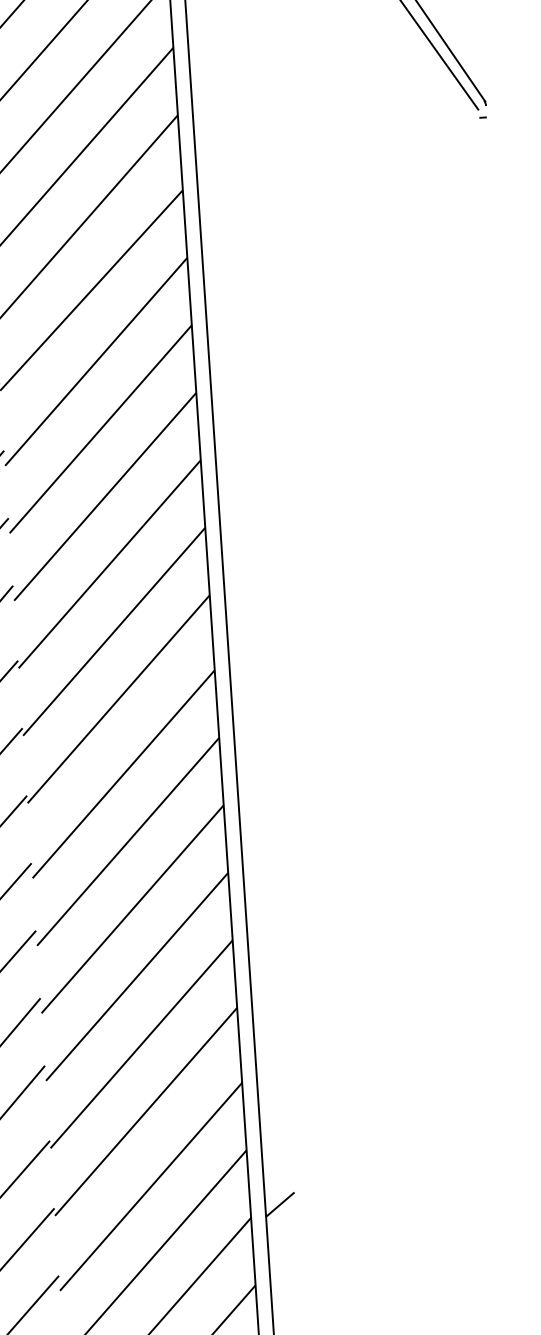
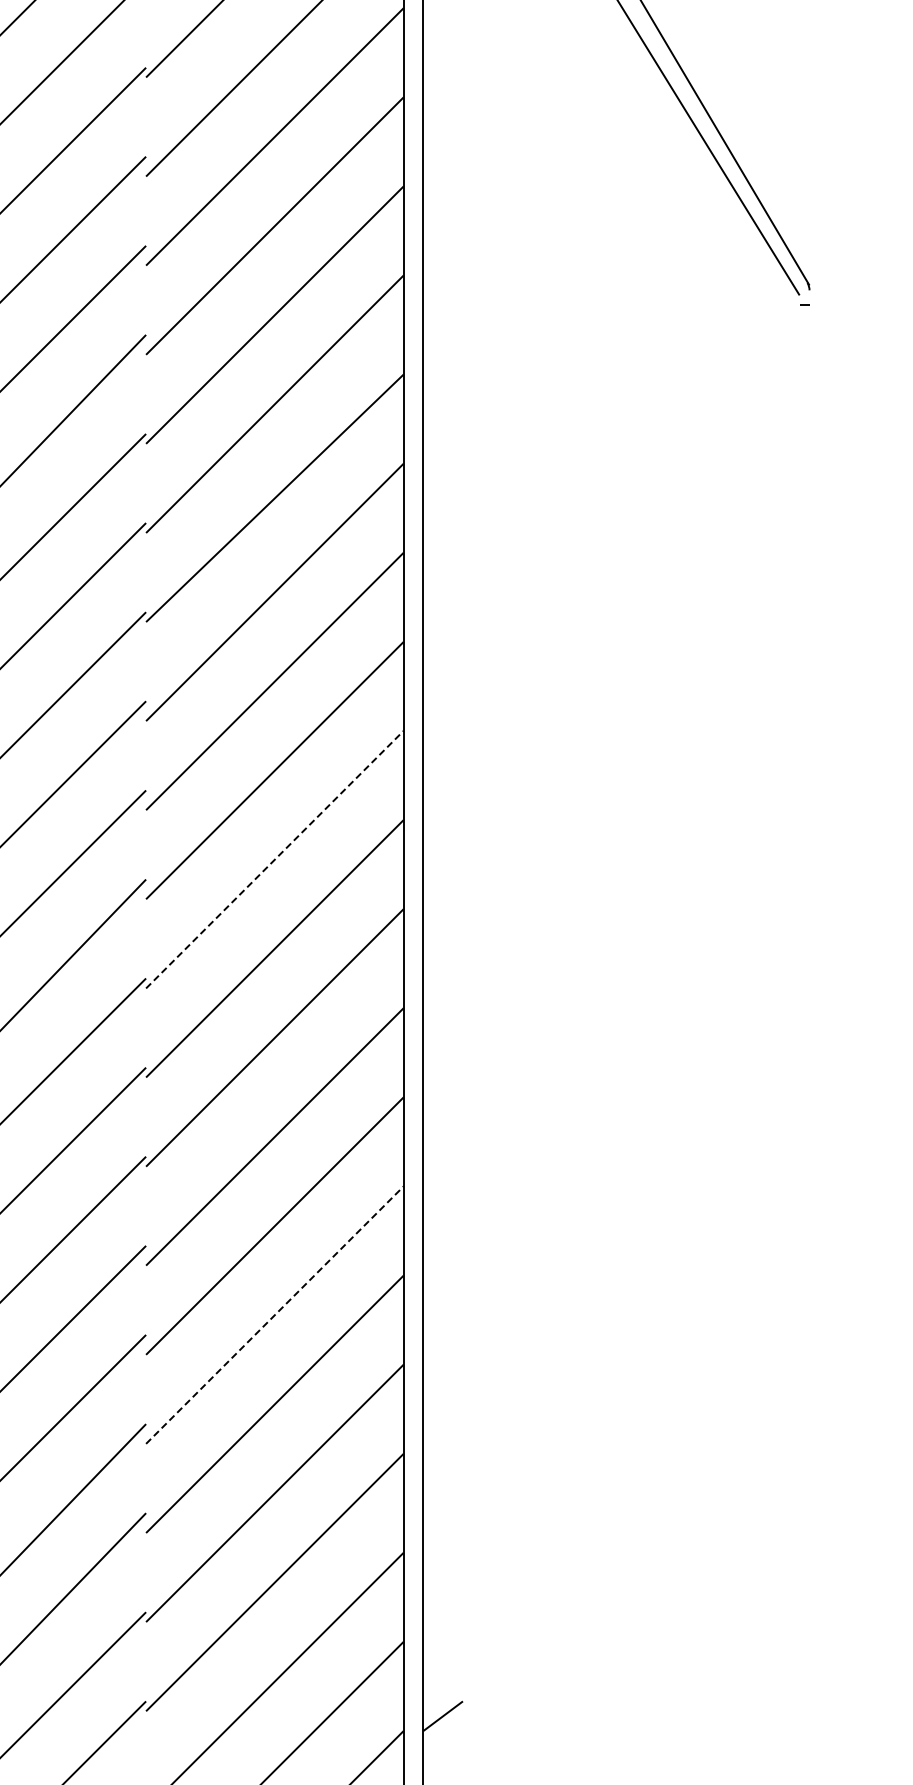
line: (110, 564) -> (275, 859), solid -> dashed
line: (133, 908) -> (275, 1314), solid -> dashed

